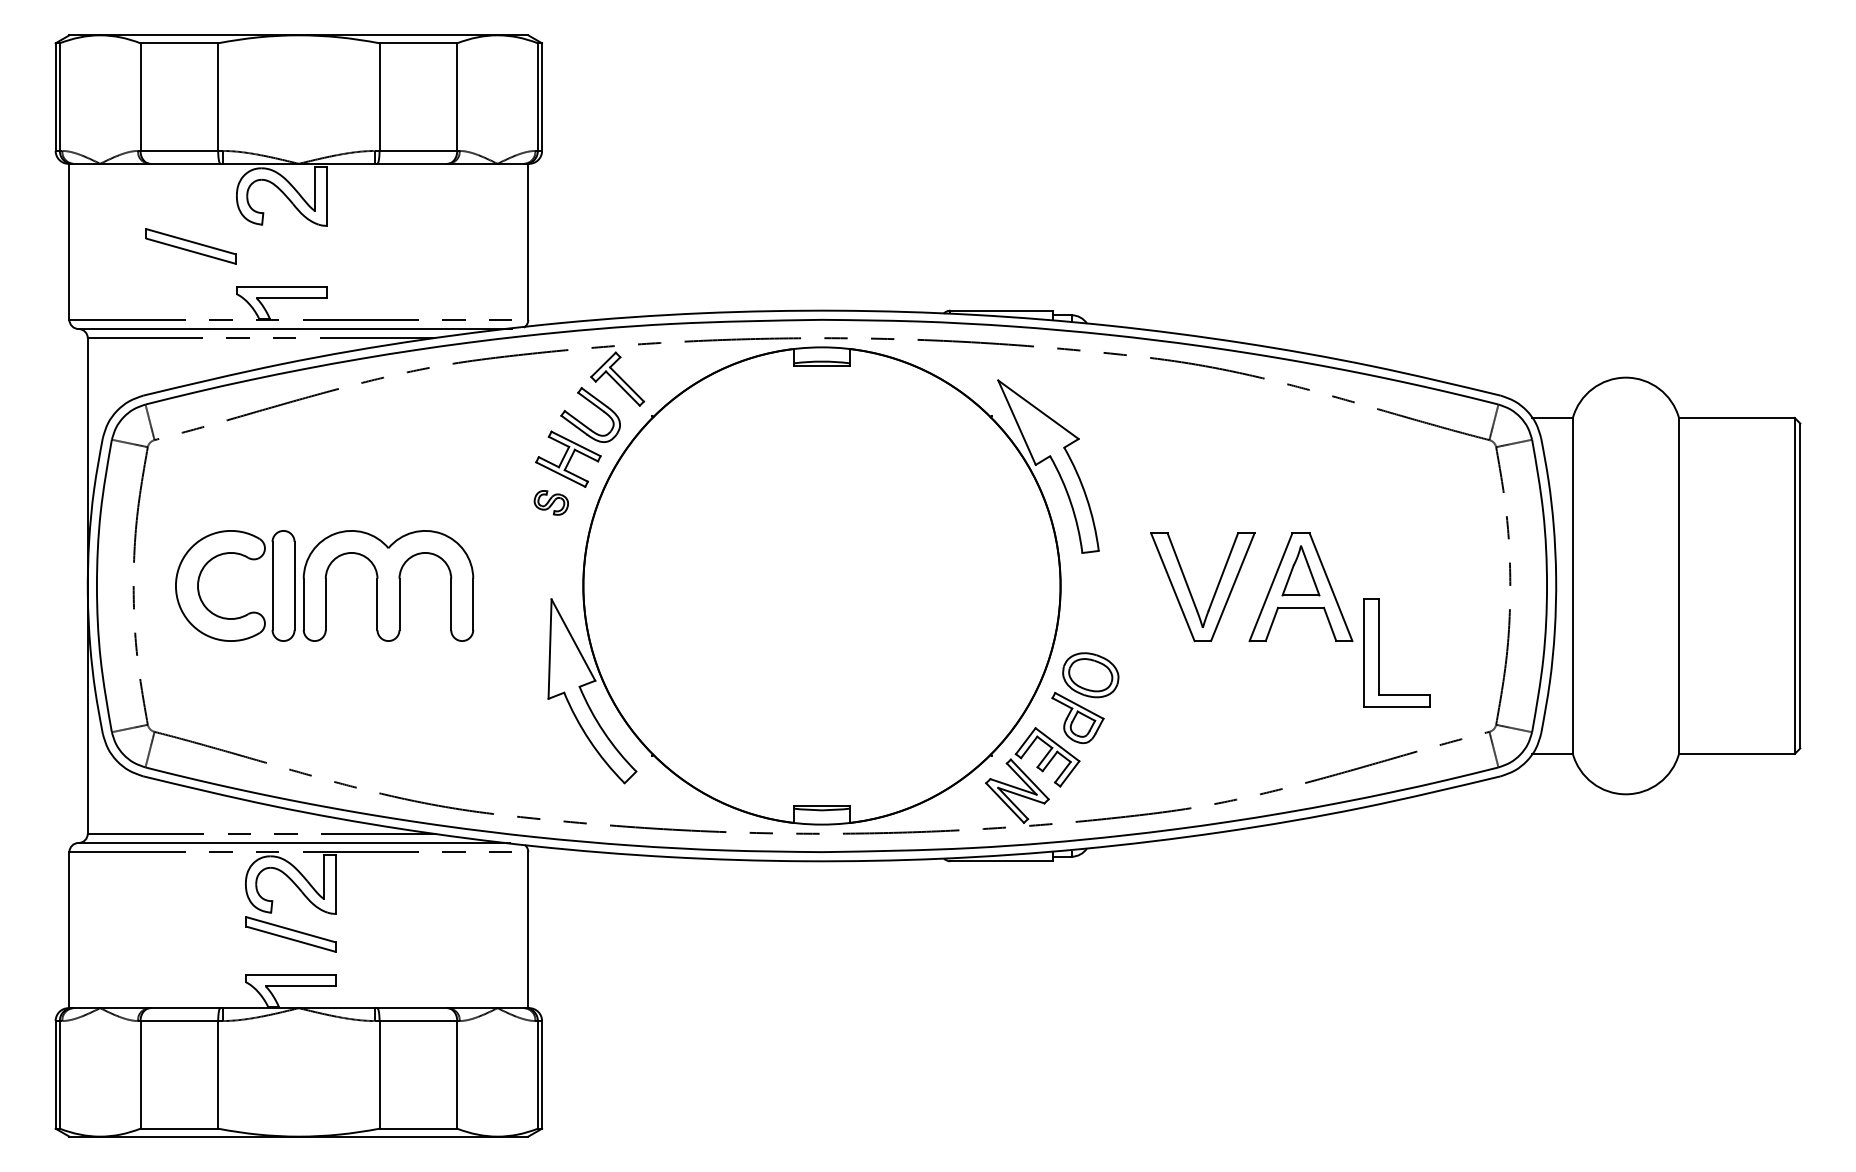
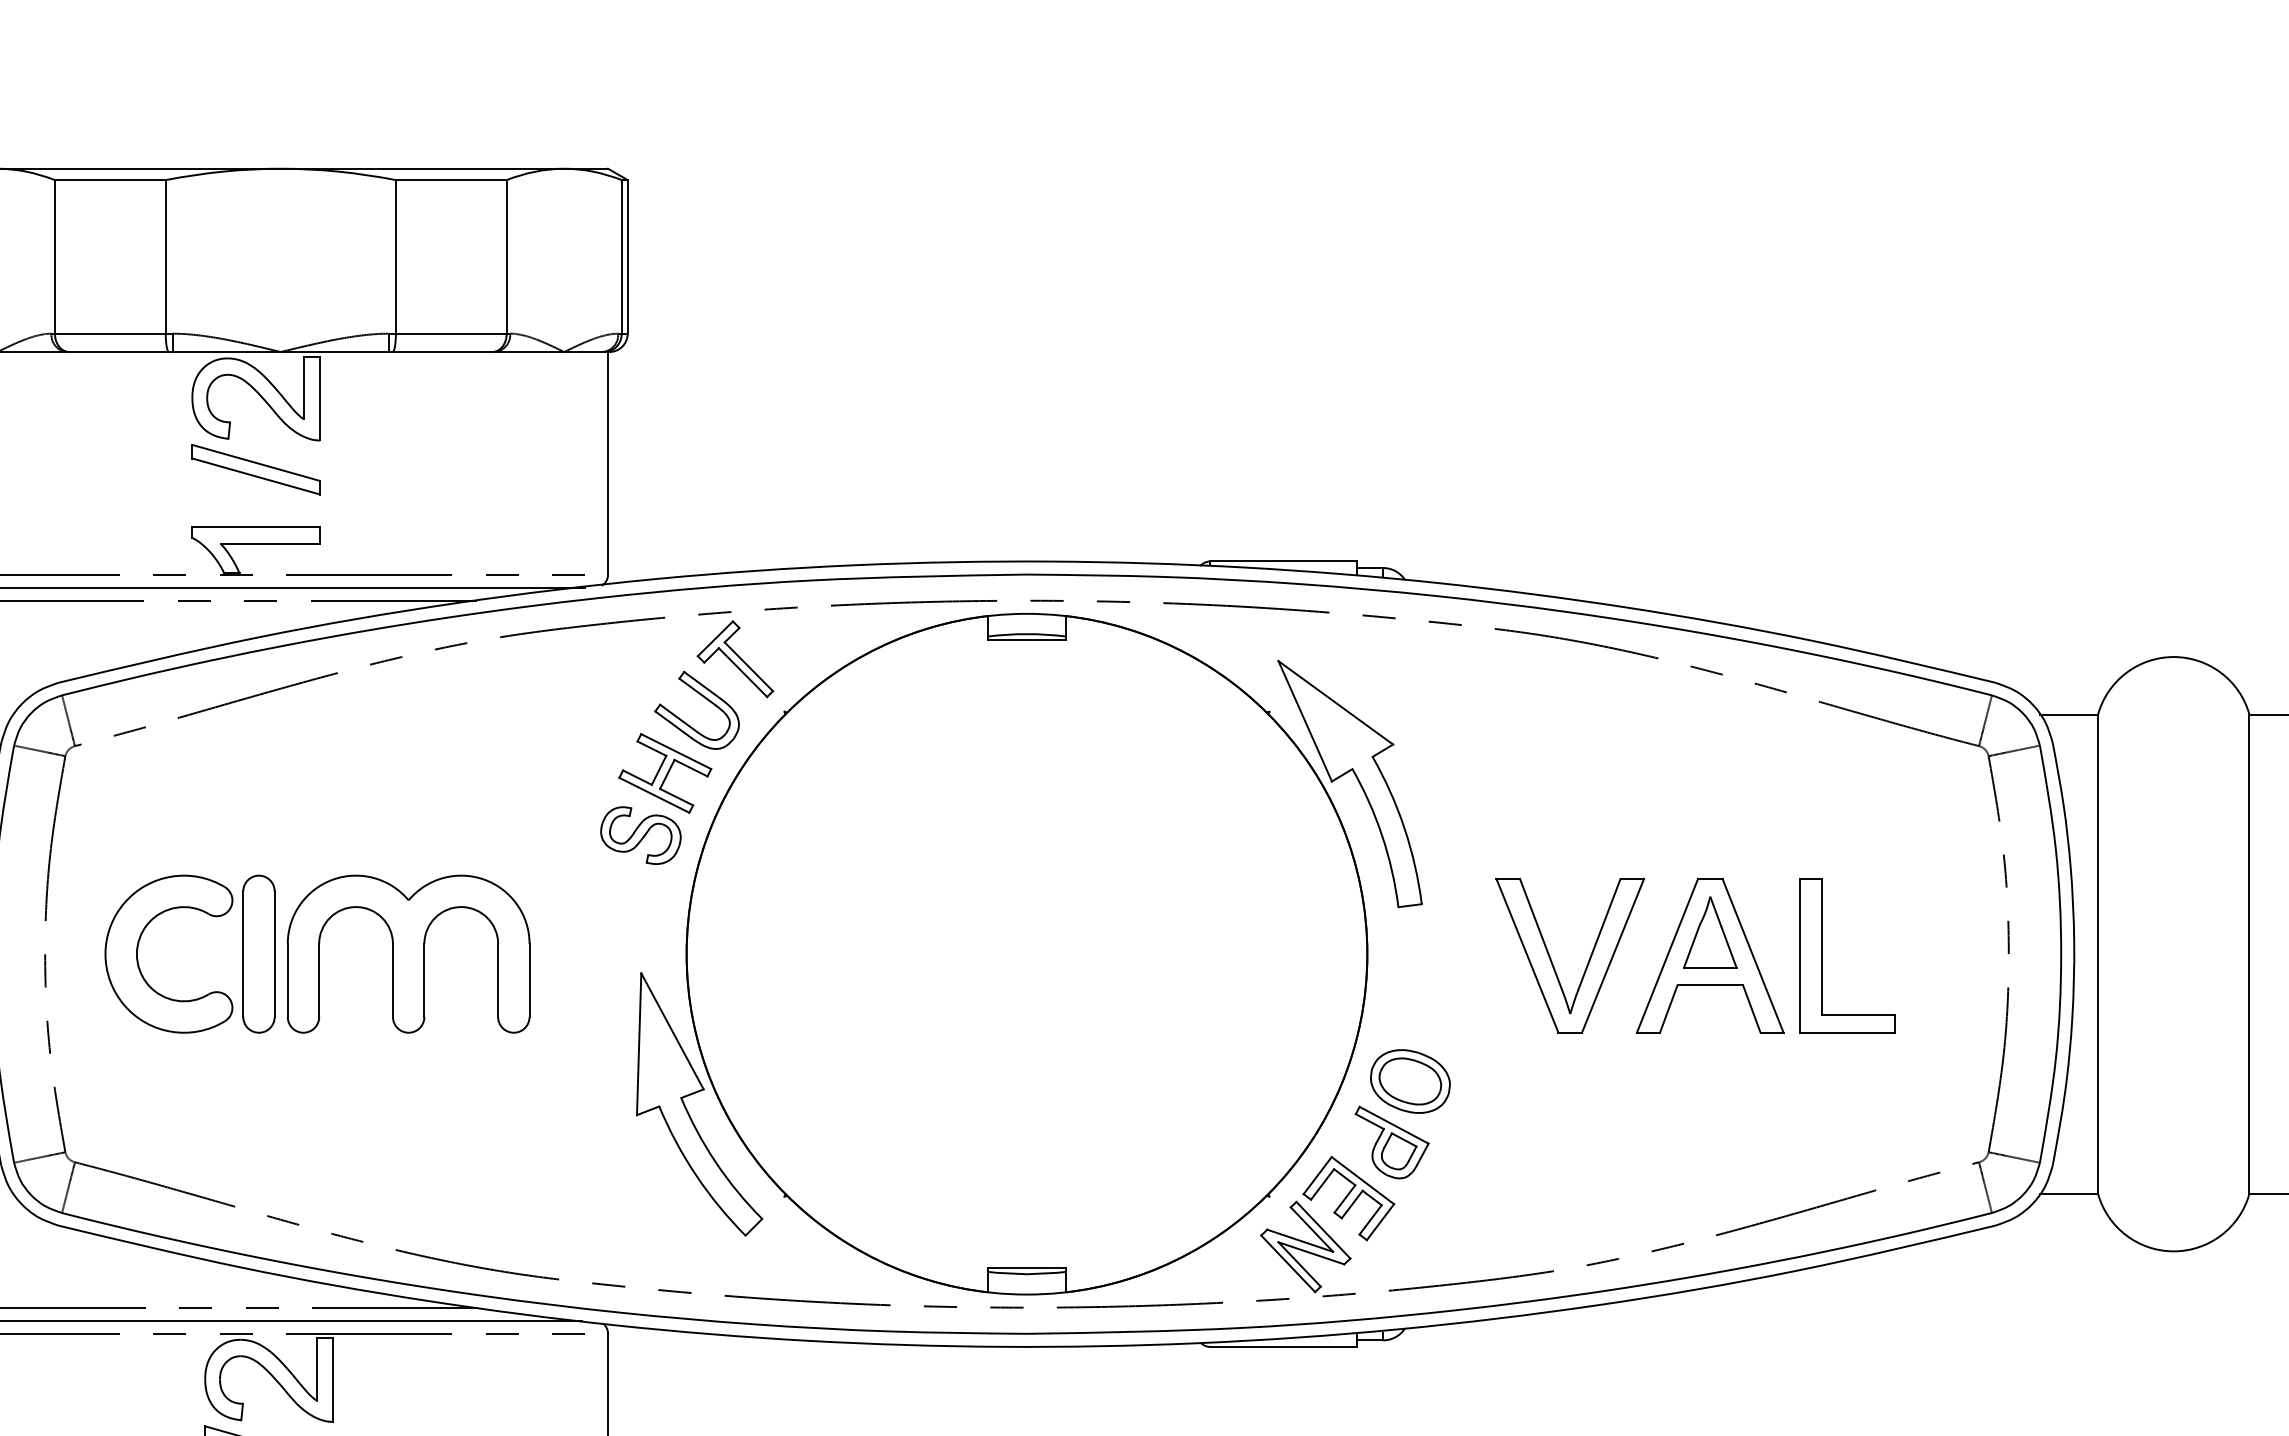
part: (190, 246) -> (256, 469), moved
part: (551, 502) -> (641, 835), size x1.67
part: (1379, 652) -> (1822, 954), moved

